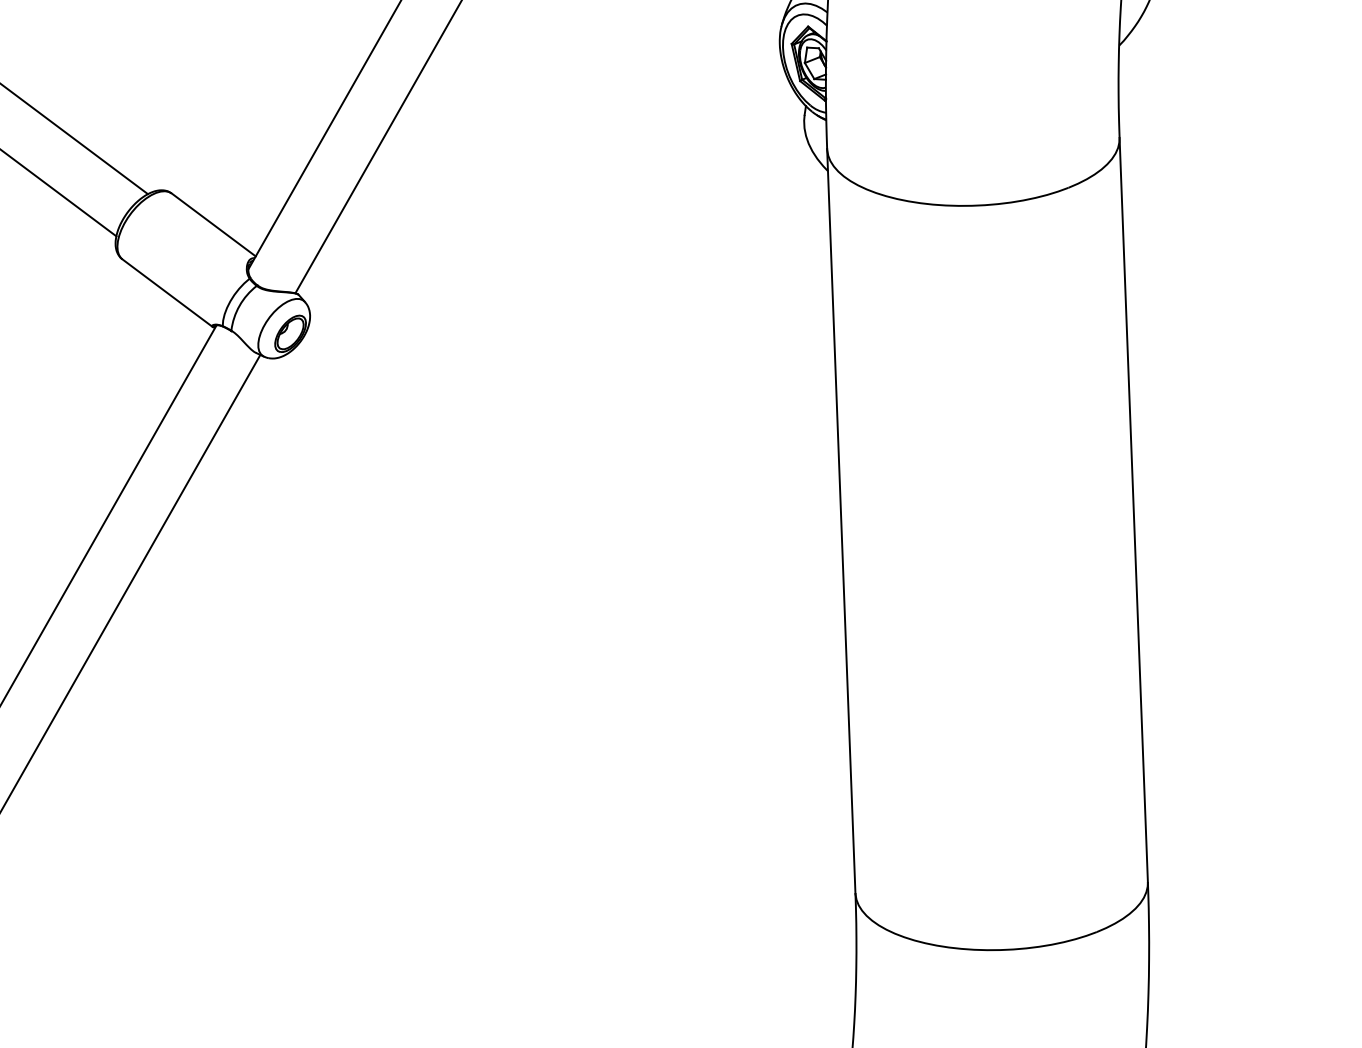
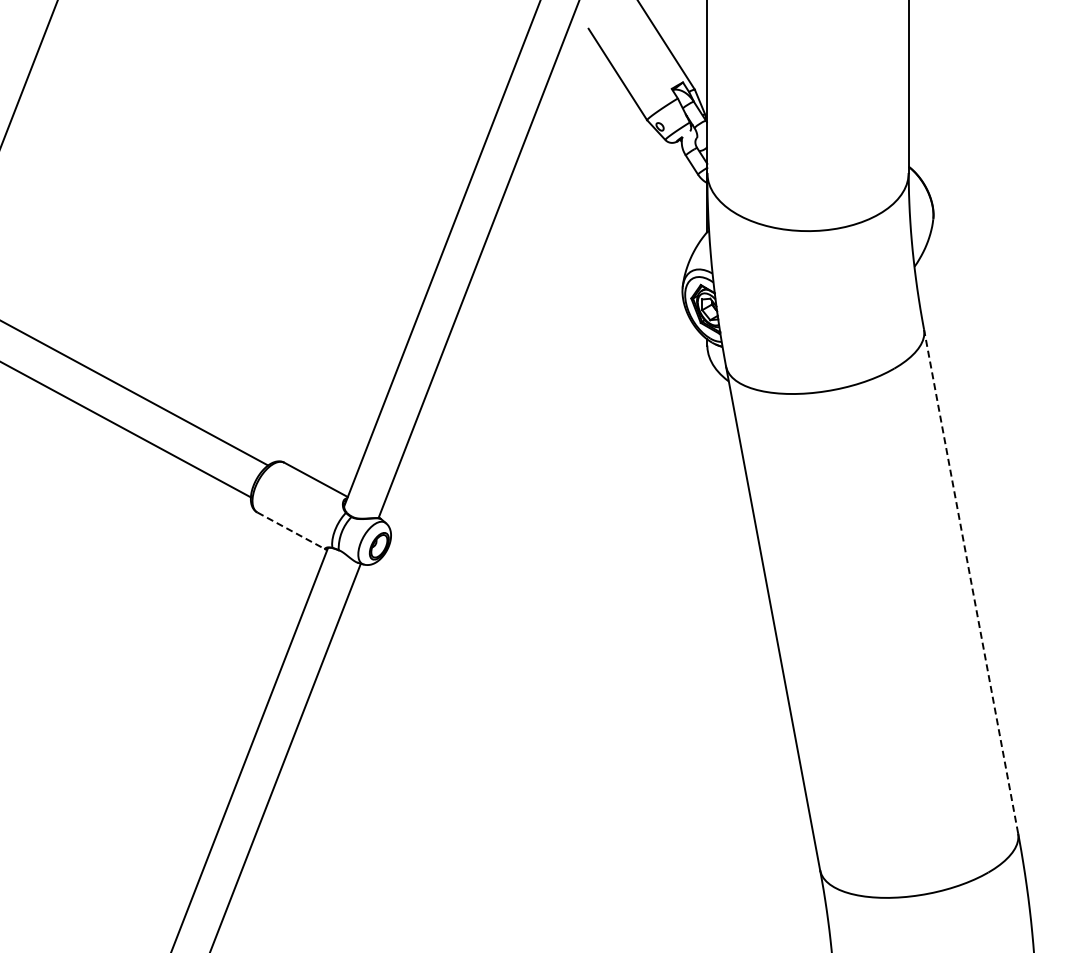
line: (167, 292) -> (291, 530), solid -> dashed
line: (1134, 508) -> (971, 580), solid -> dashed

